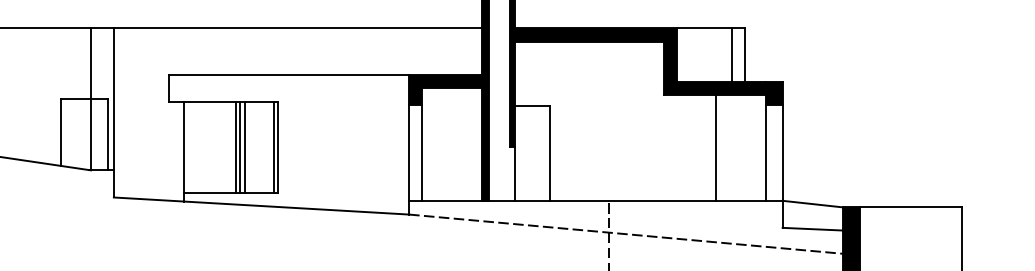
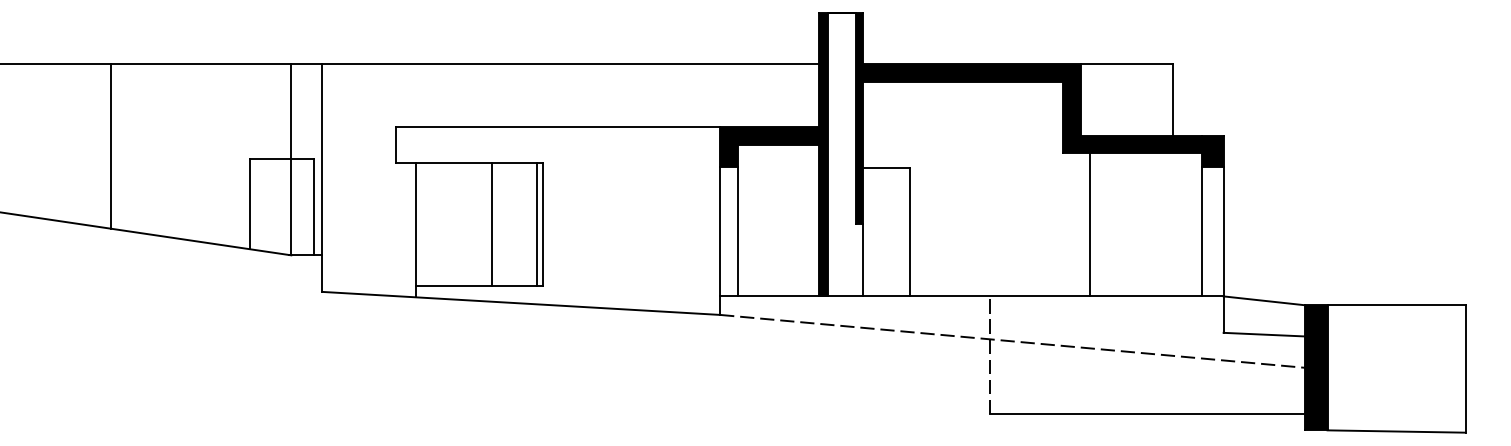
line: (732, 54) -> (1155, 99), removed
line: (235, 146) -> (486, 223), removed
line: (244, 146) -> (498, 223), removed
line: (716, 147) -> (1090, 224), moved

